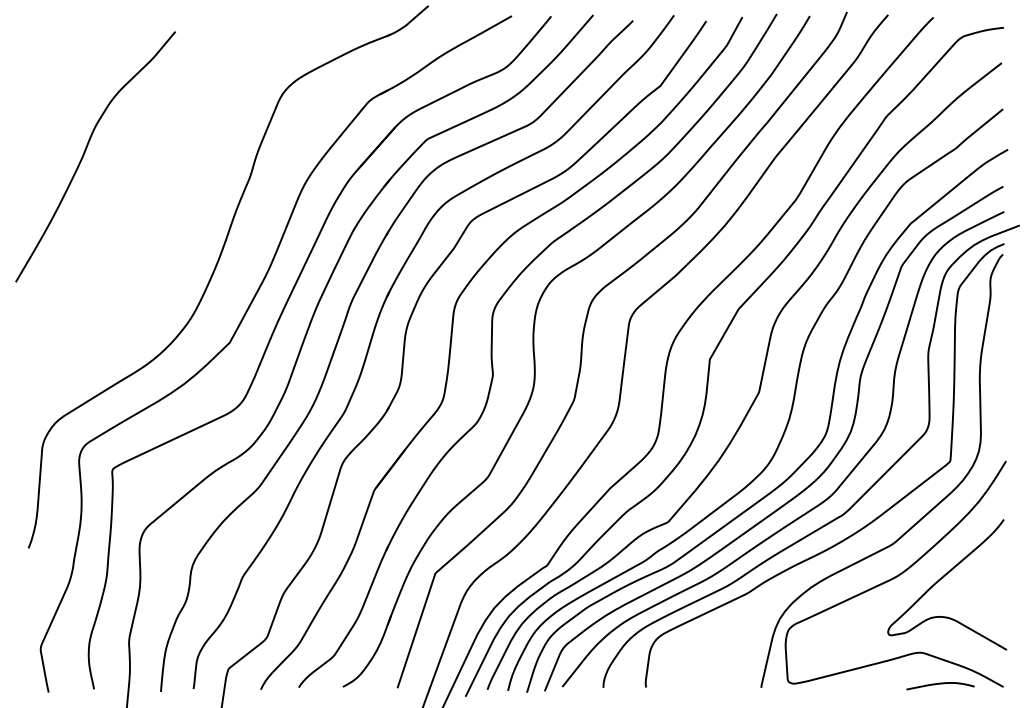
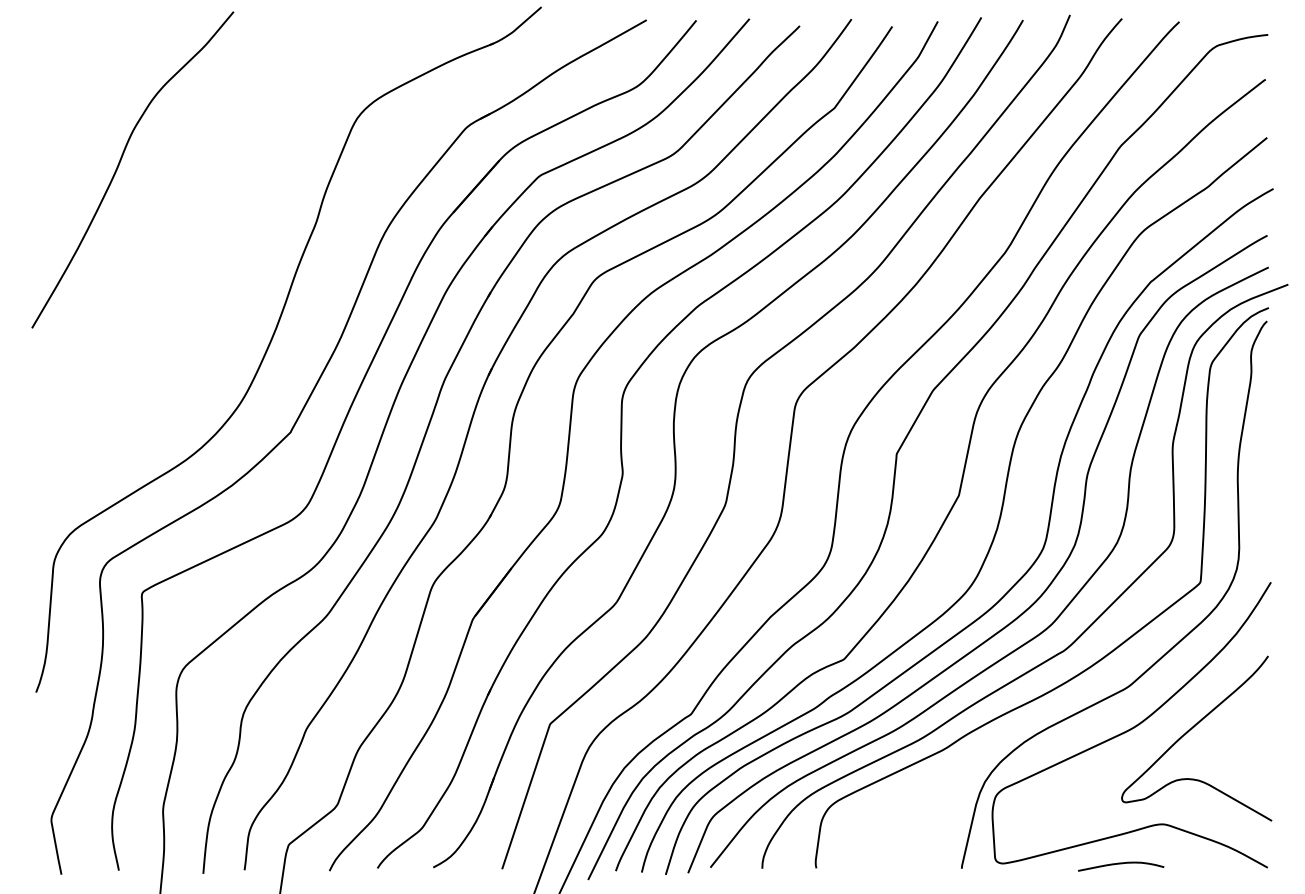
curve: (85, 151) -> (120, 163), moved
curve: (940, 684) -> (1121, 864), moved

